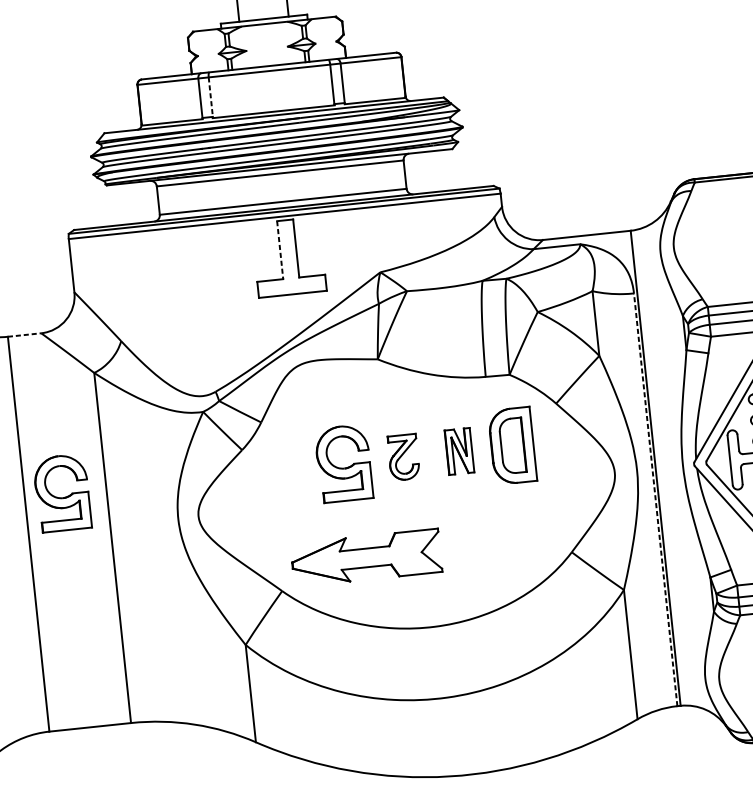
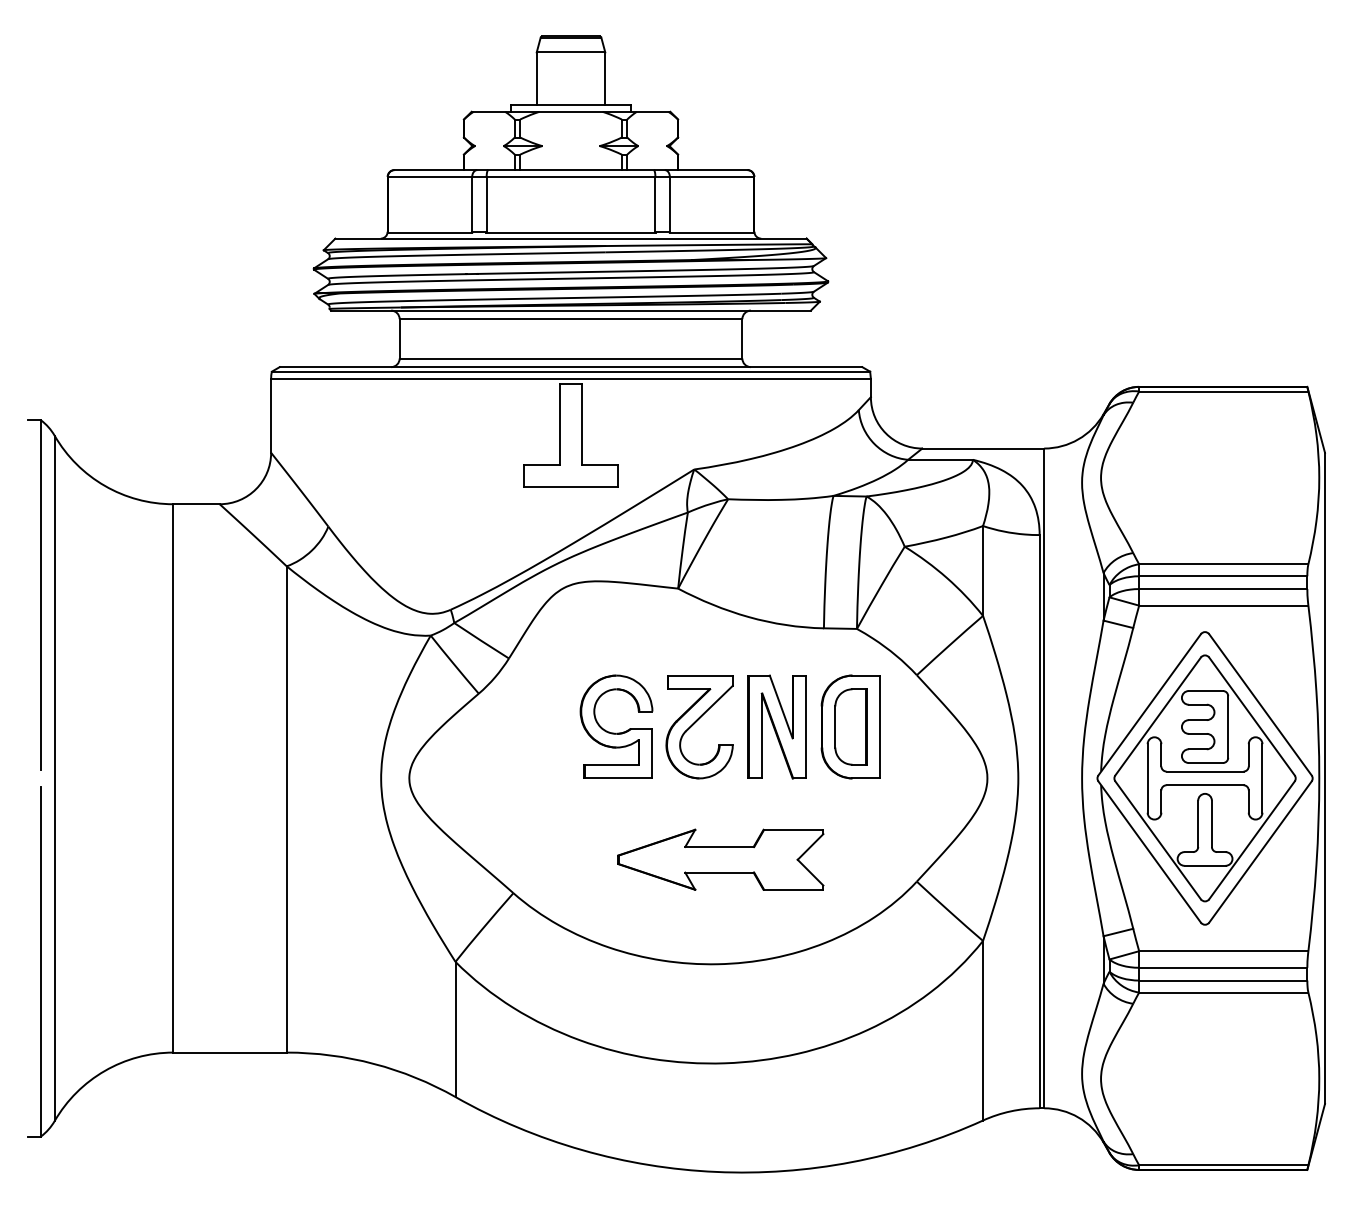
line: (210, 97) -> (486, 204), dashed -> solid
line: (279, 250) -> (559, 425), dashed -> solid
line: (25, 335) -> (197, 504), dashed -> solid
part: (459, 451) -> (776, 726), size x1.67
part: (403, 457) -> (699, 727), size x1.67
part: (62, 497) -> (224, 732), removed
line: (655, 499) -> (1039, 821), dashed -> solid
part: (366, 557) -> (720, 859), moved

